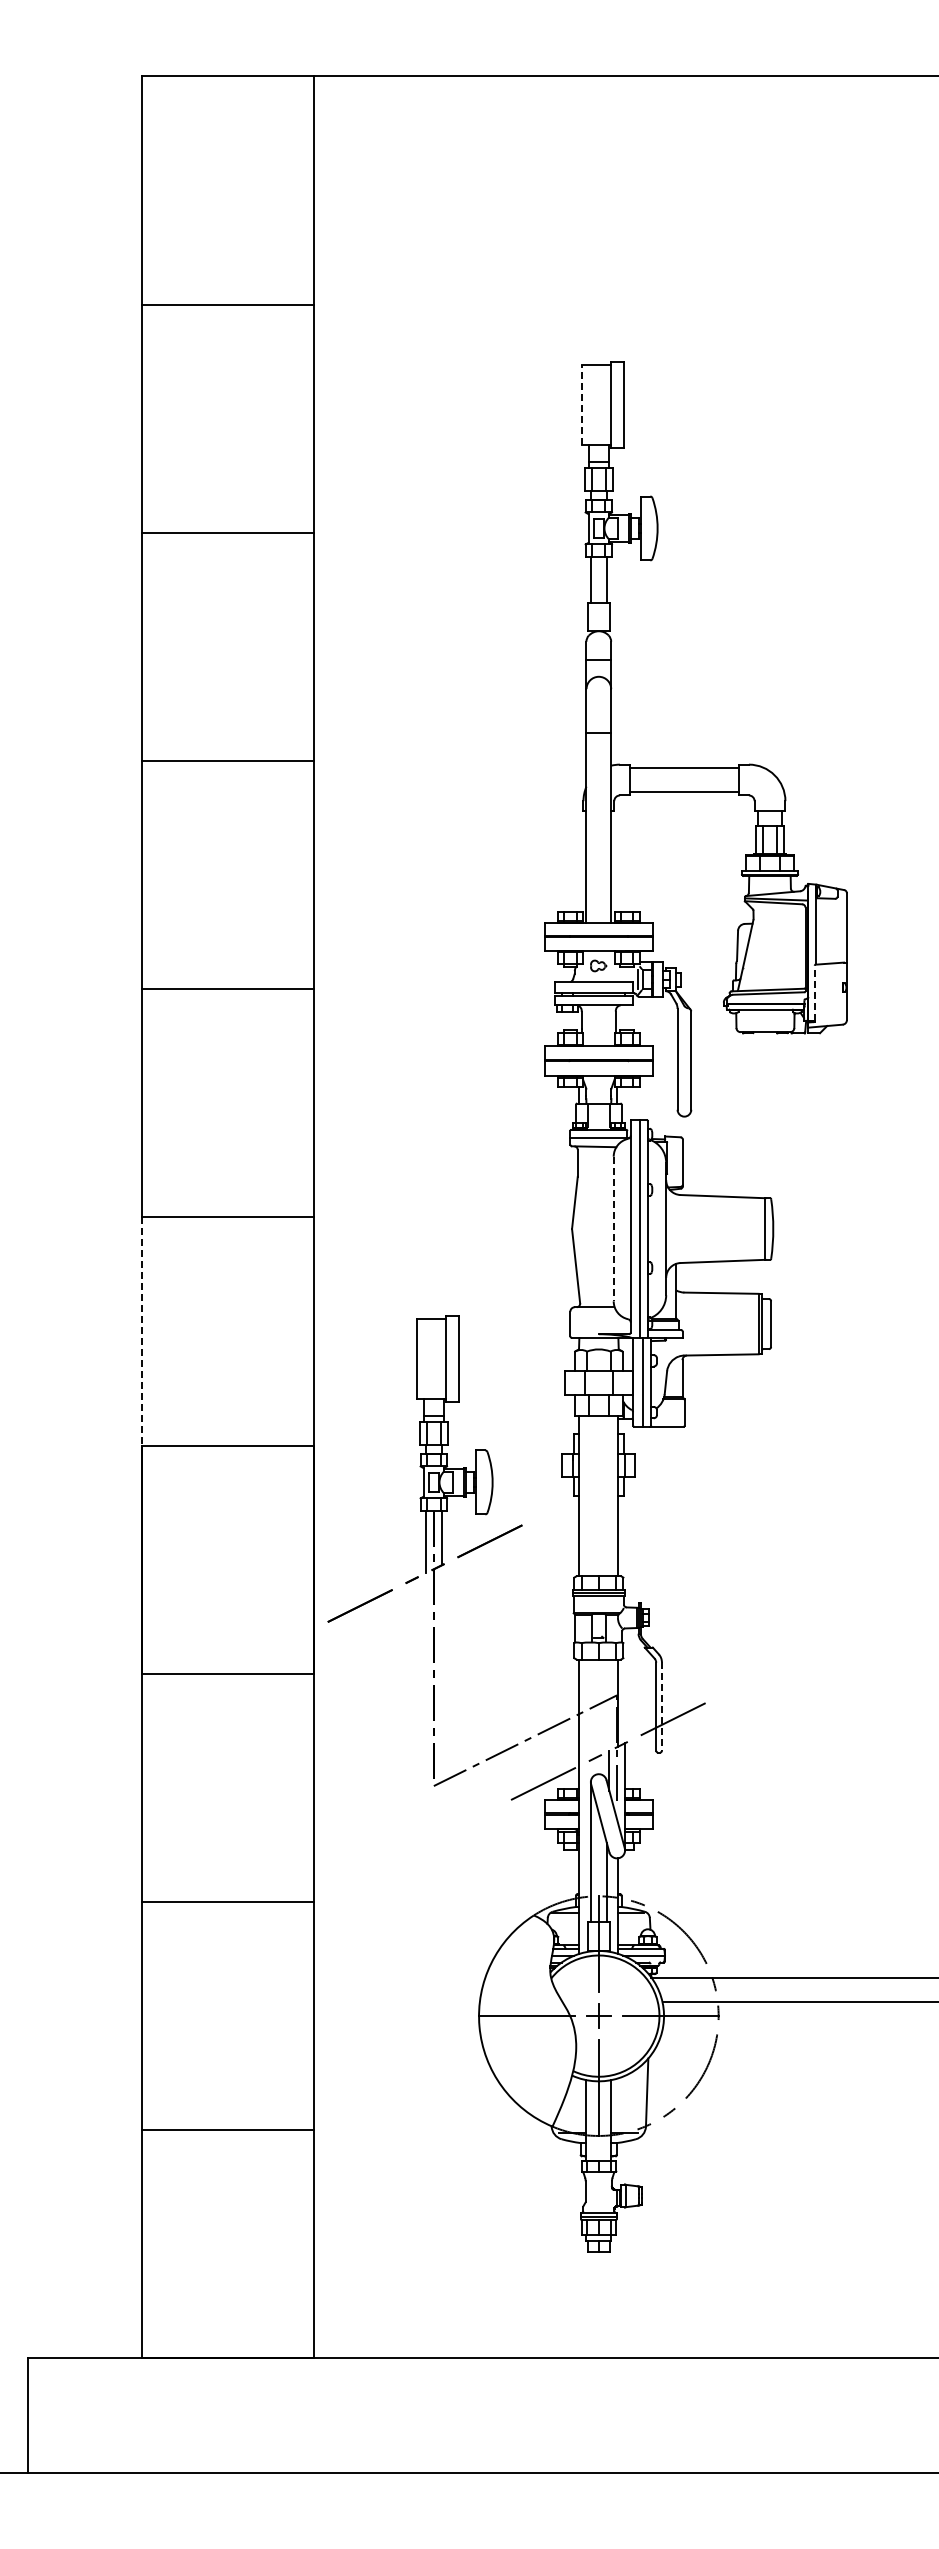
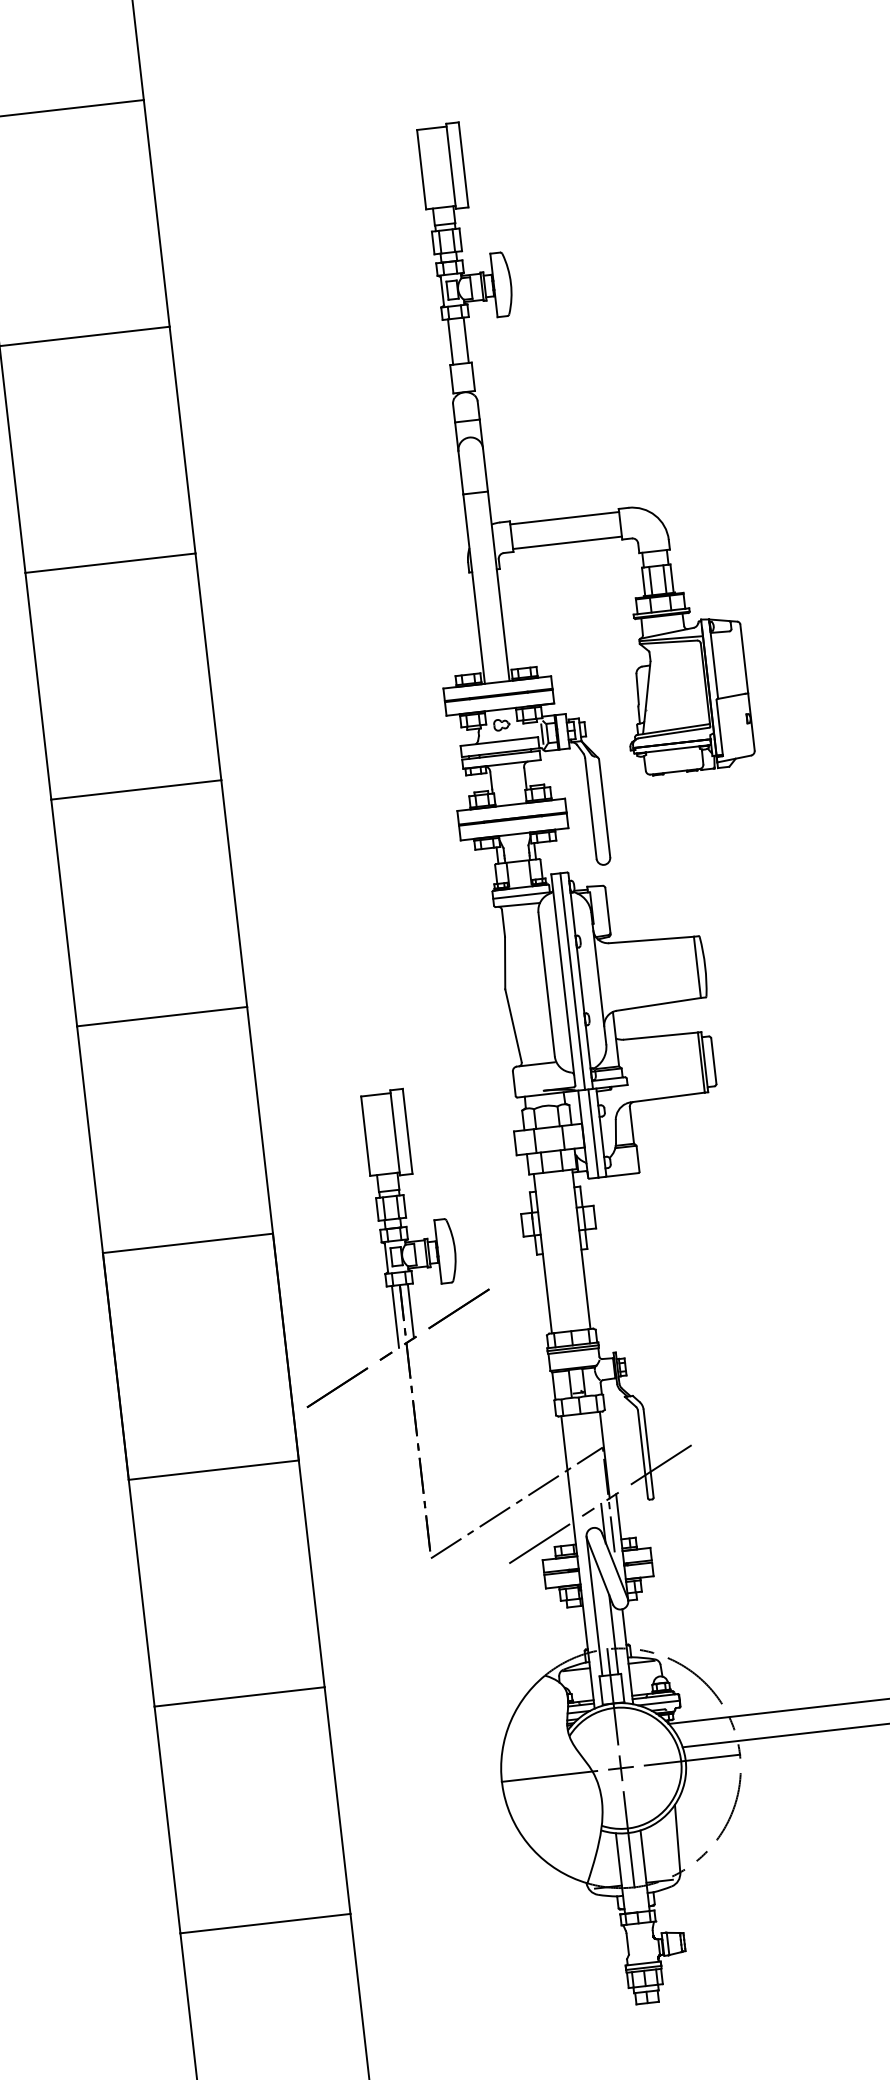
line: (581, 405) -> (421, 169), dashed -> solid
line: (814, 993) -> (719, 727), dashed -> solid
line: (613, 1229) -> (546, 985), dashed -> solid
line: (142, 1331) -> (90, 1139), dashed -> solid
line: (661, 1707) -> (648, 1454), dashed -> solid

